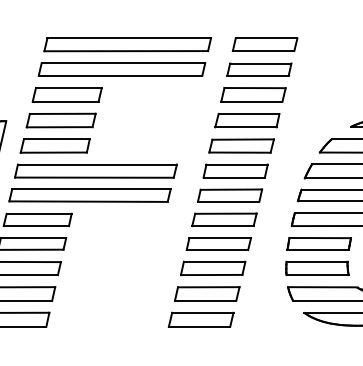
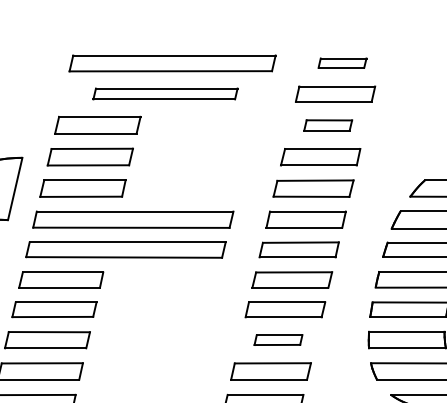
part: (264, 44) -> (341, 63), size x0.6
part: (121, 69) -> (164, 93), size x0.7
part: (253, 94) -> (328, 124), size x0.6
part: (213, 268) -> (278, 340), size x0.6

